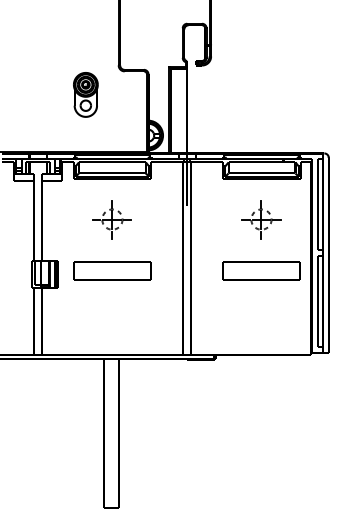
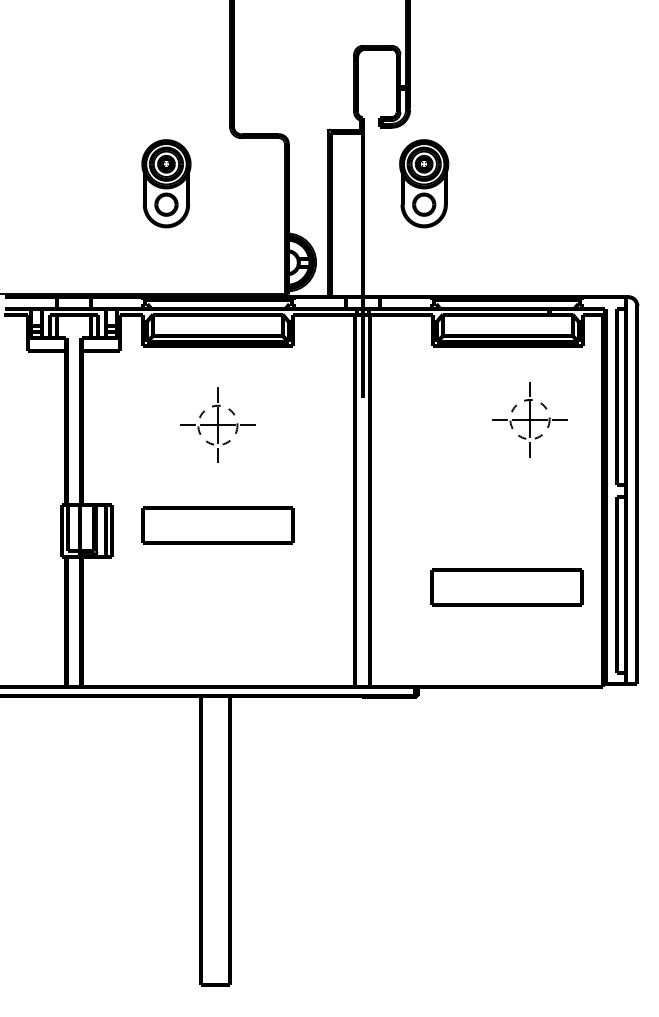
part: (218, 94) -> (423, 182), added
part: (261, 219) -> (530, 419), moved
part: (261, 270) -> (506, 586), moved

